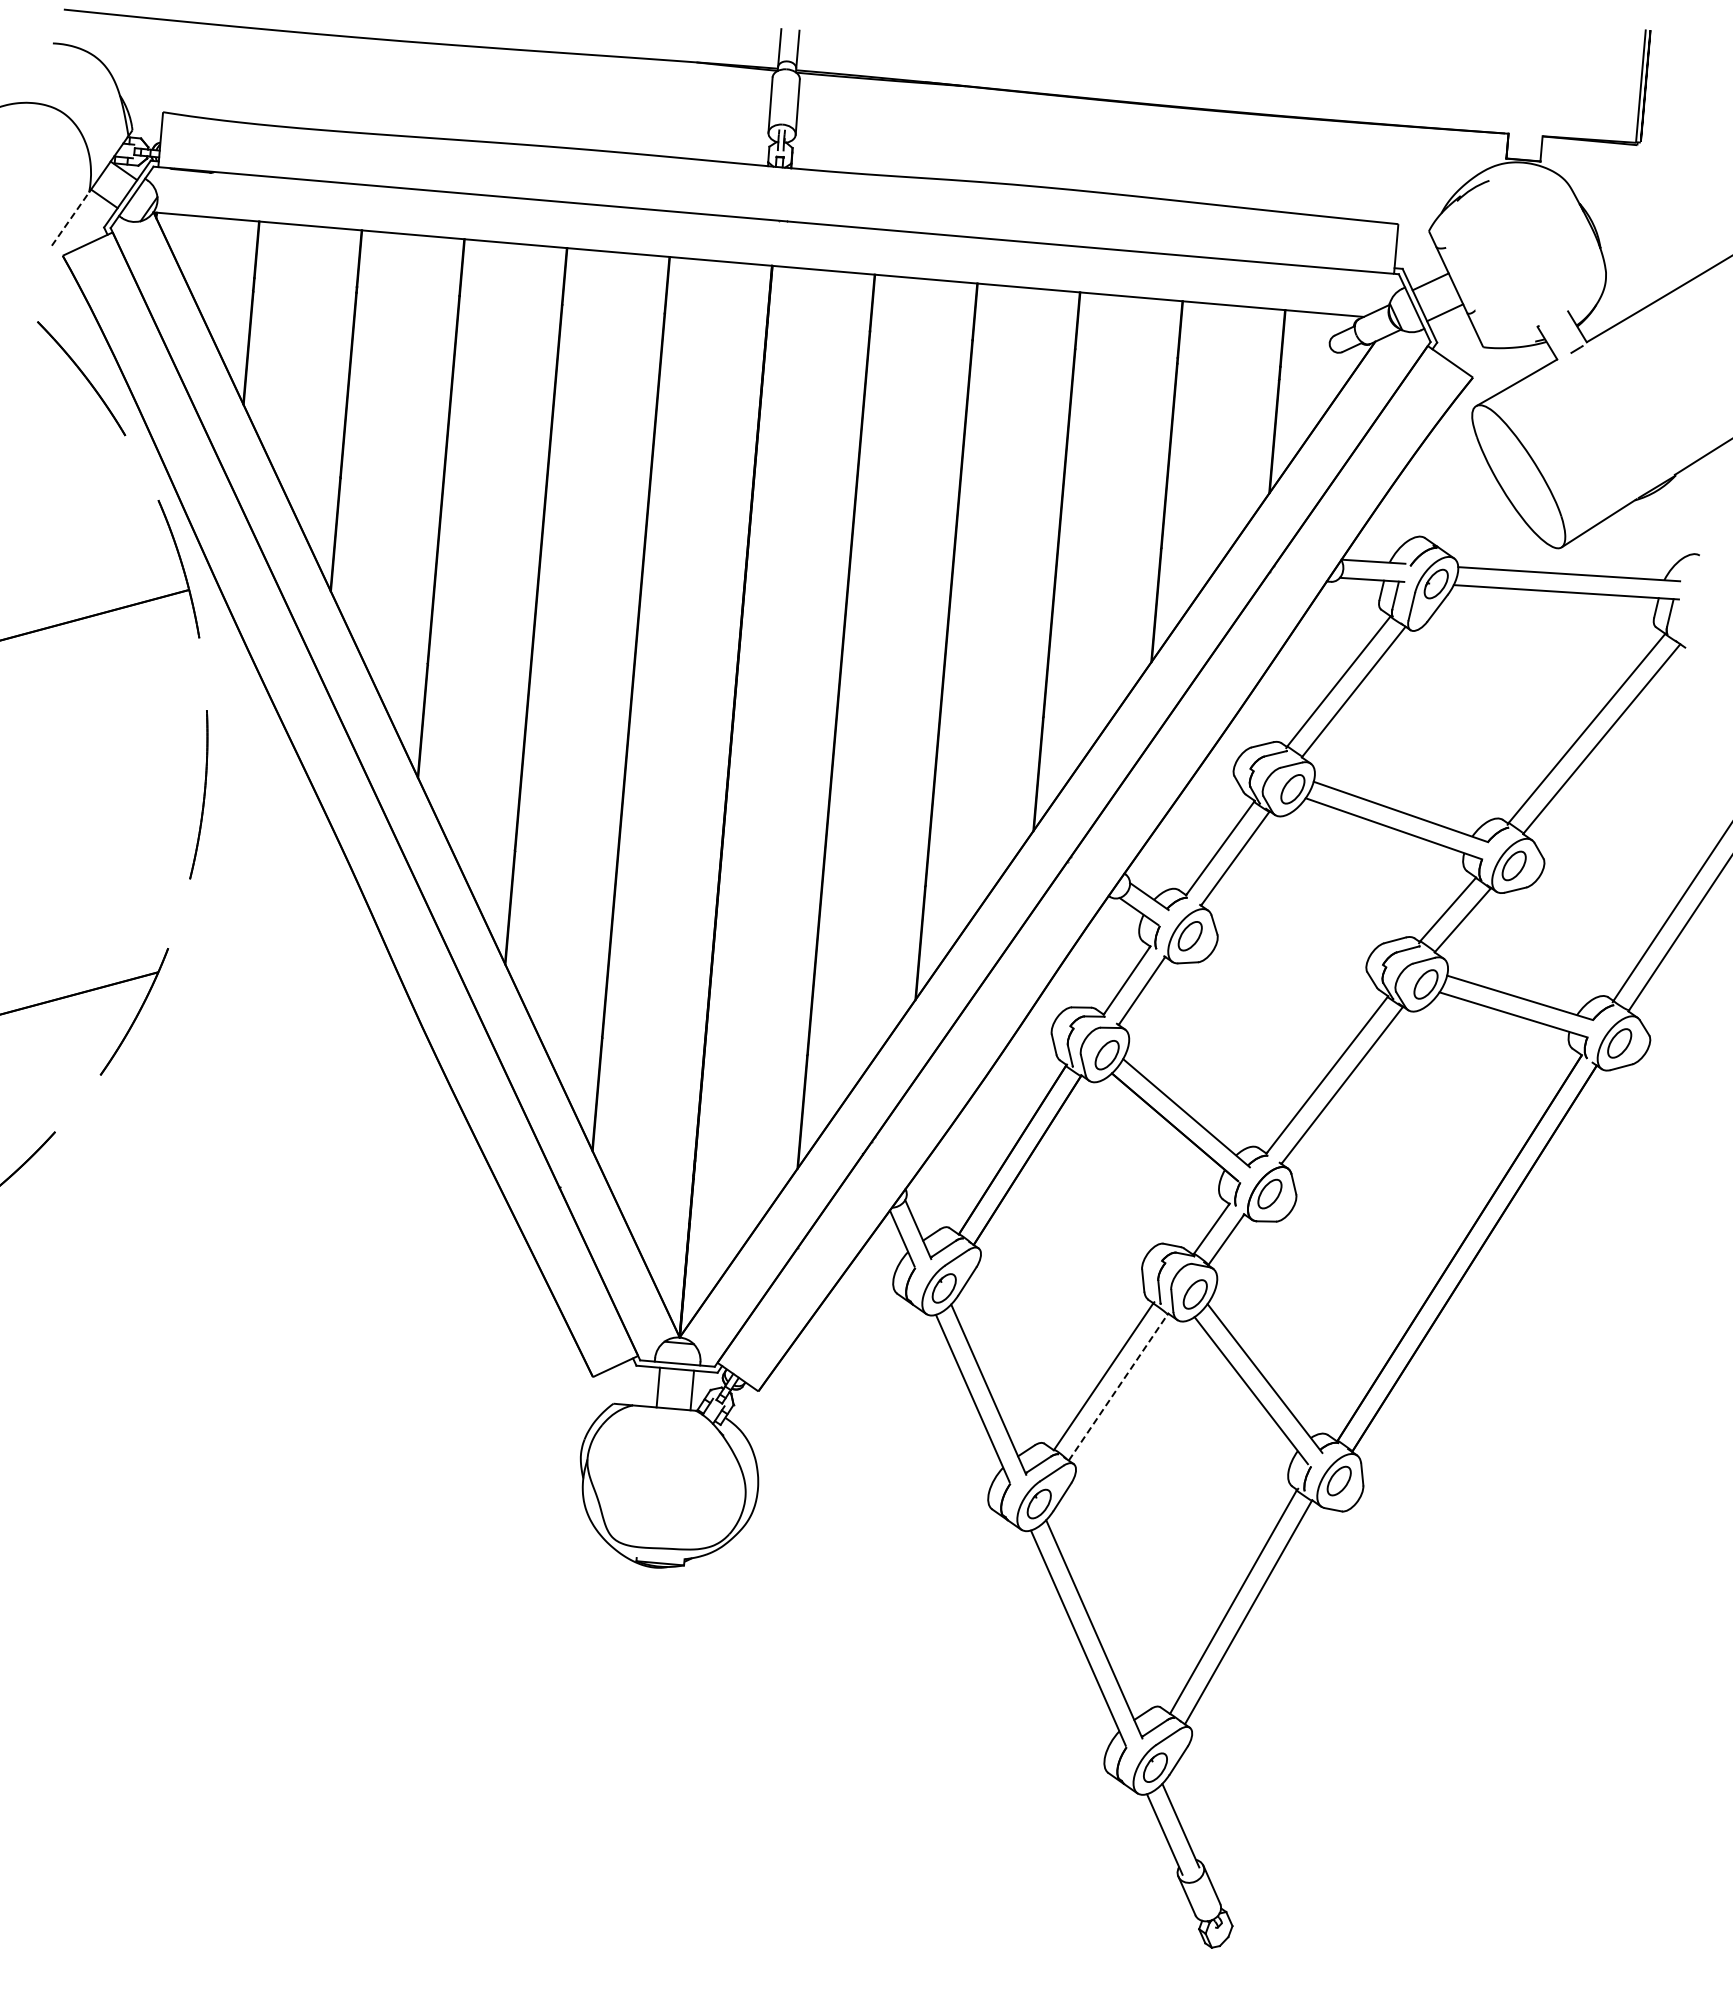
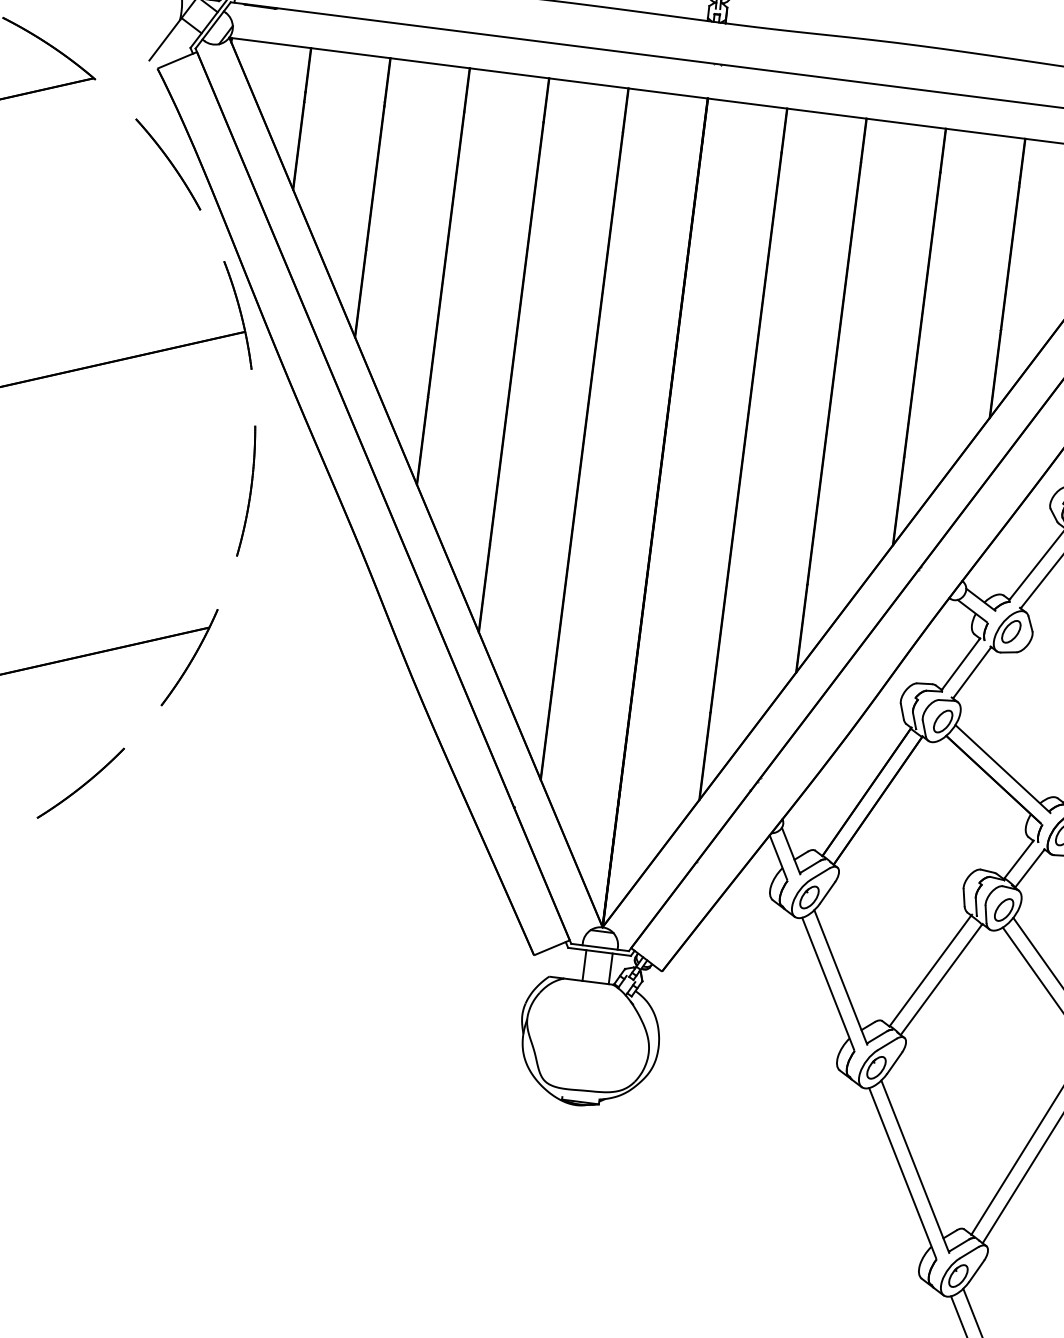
line: (70, 219) -> (164, 40), dashed -> solid
line: (1118, 1387) -> (941, 979), dashed -> solid

